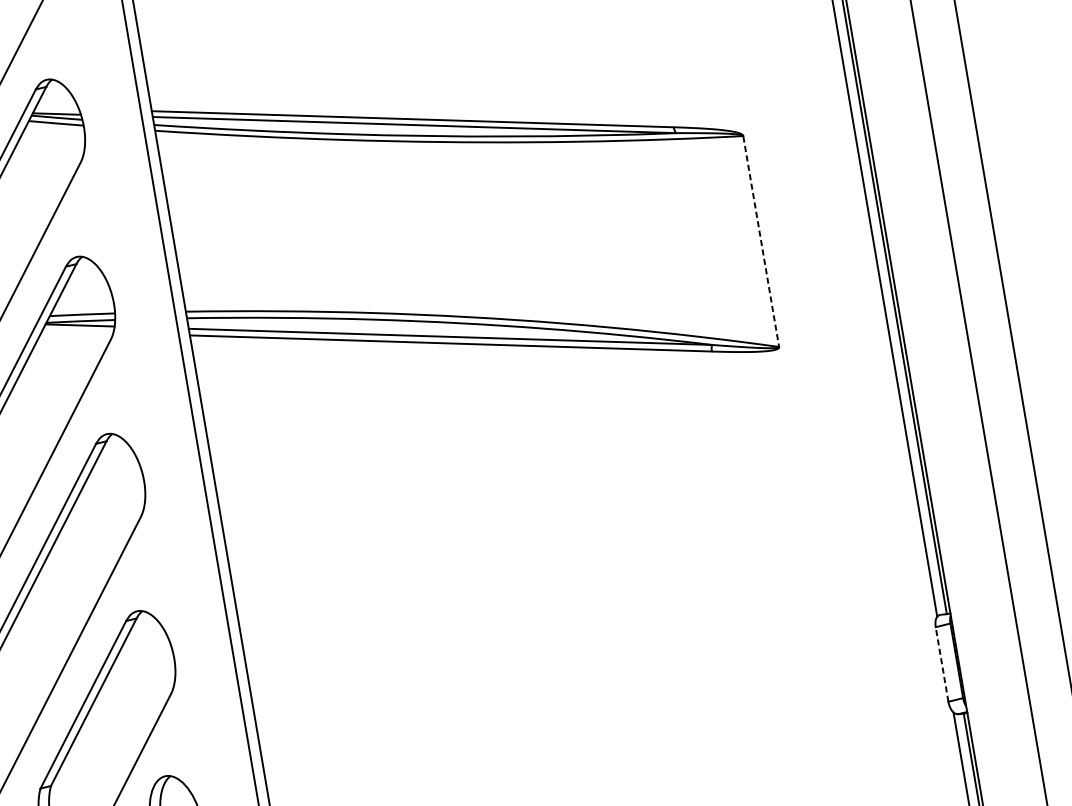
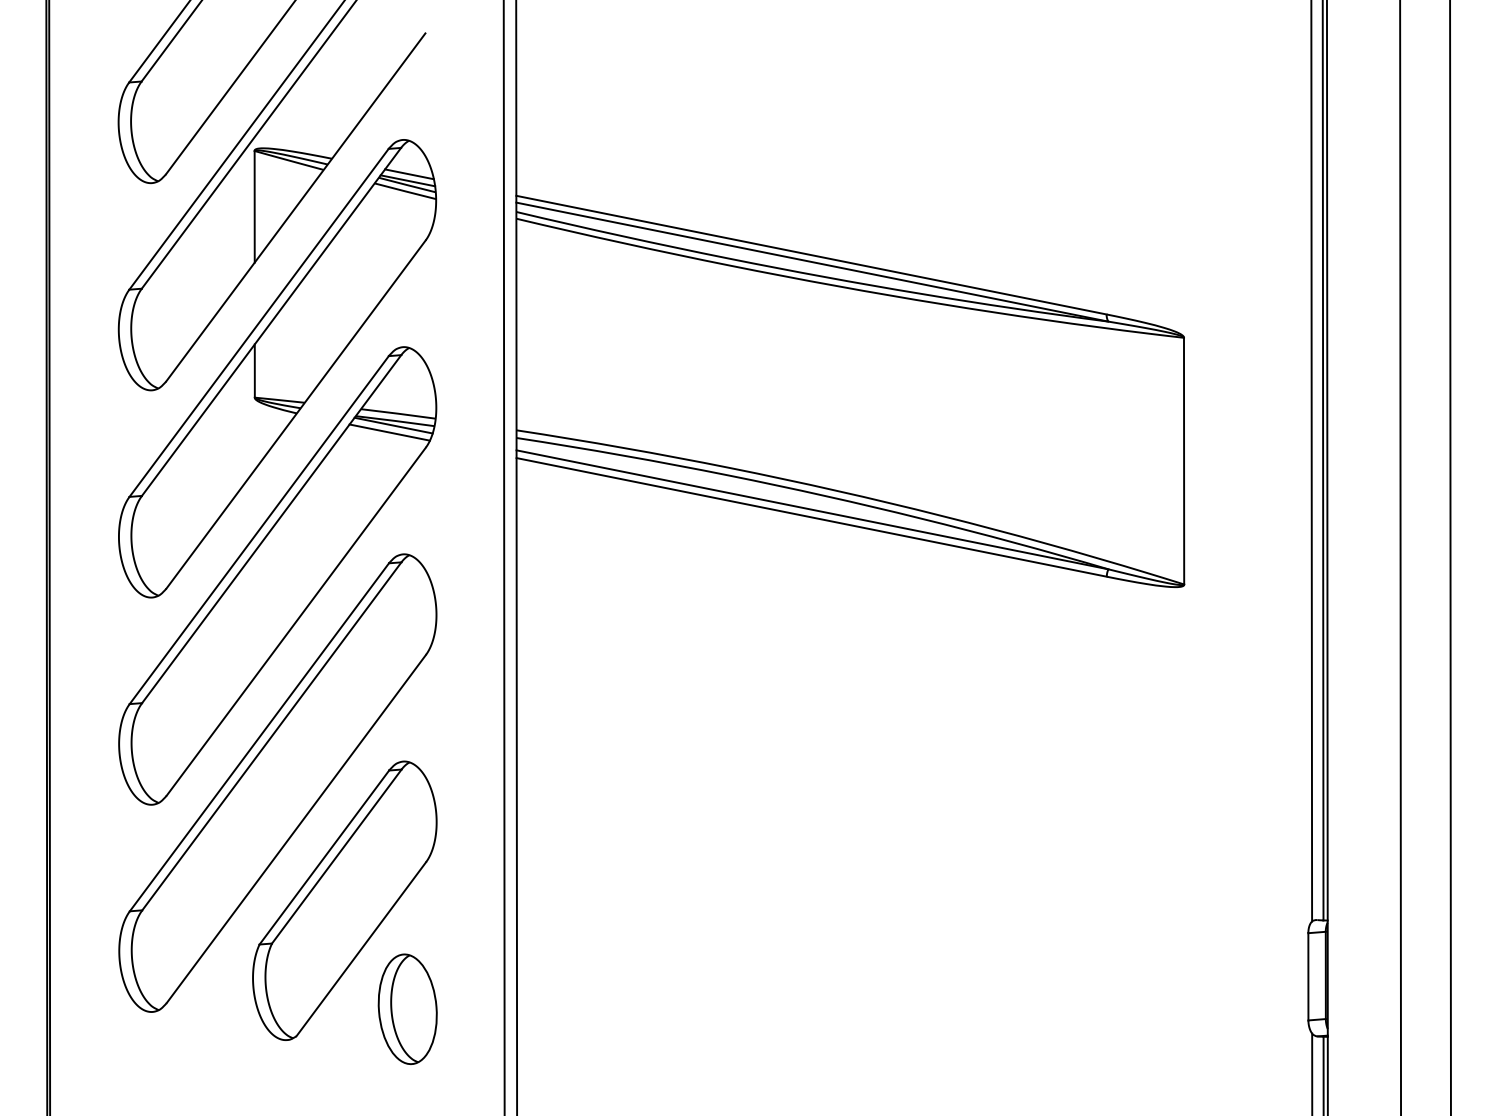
line: (57, 108) -> (409, 174), added
line: (761, 241) -> (1184, 461), dashed -> solid
line: (77, 331) -> (389, 432), added
line: (942, 664) -> (1308, 976), dashed -> solid

